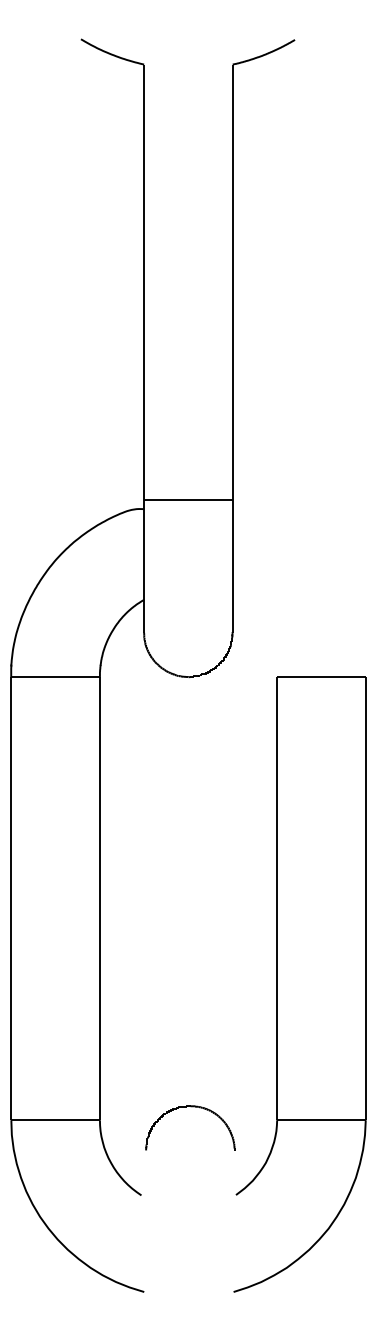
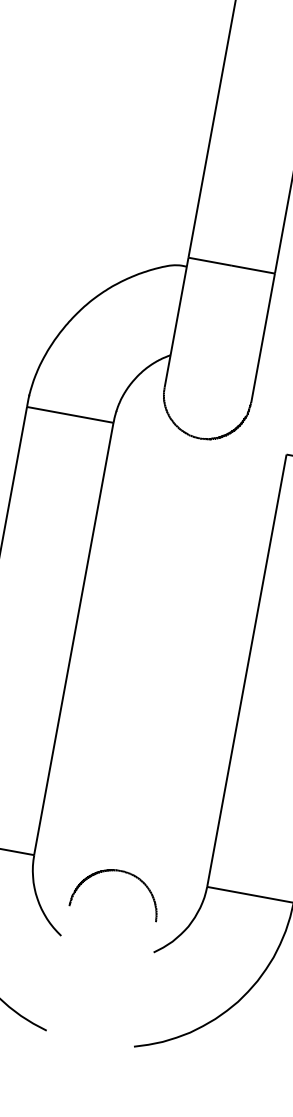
part: (191, 1107) -> (121, 872), moved

